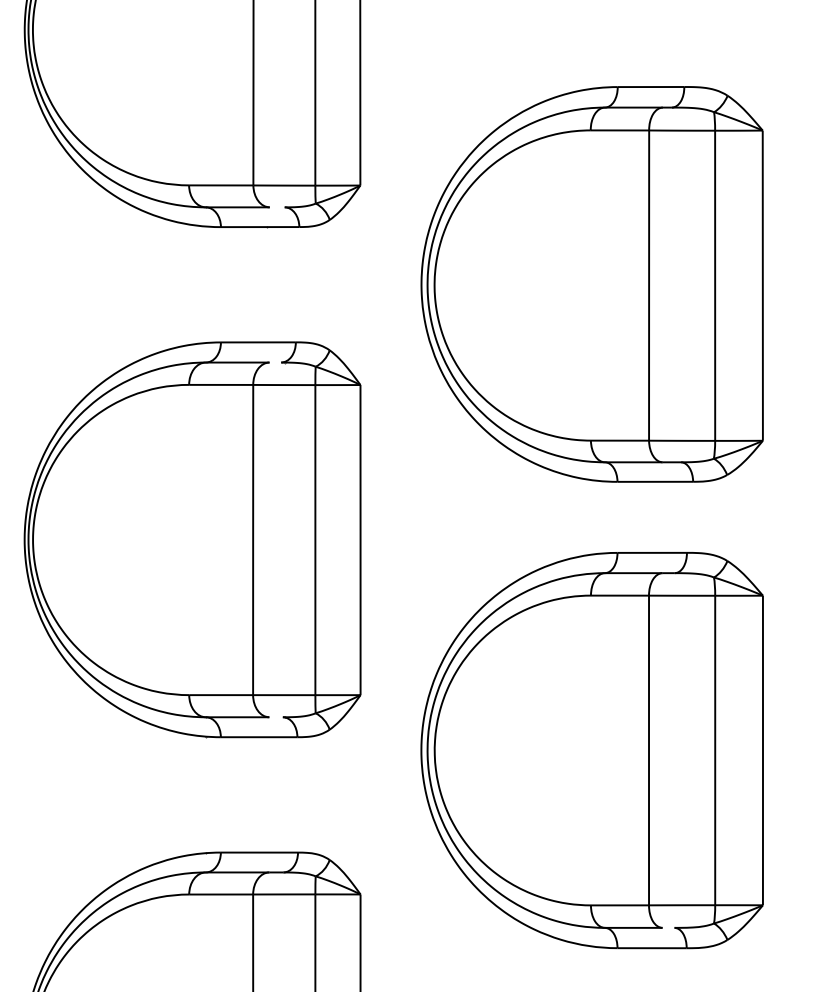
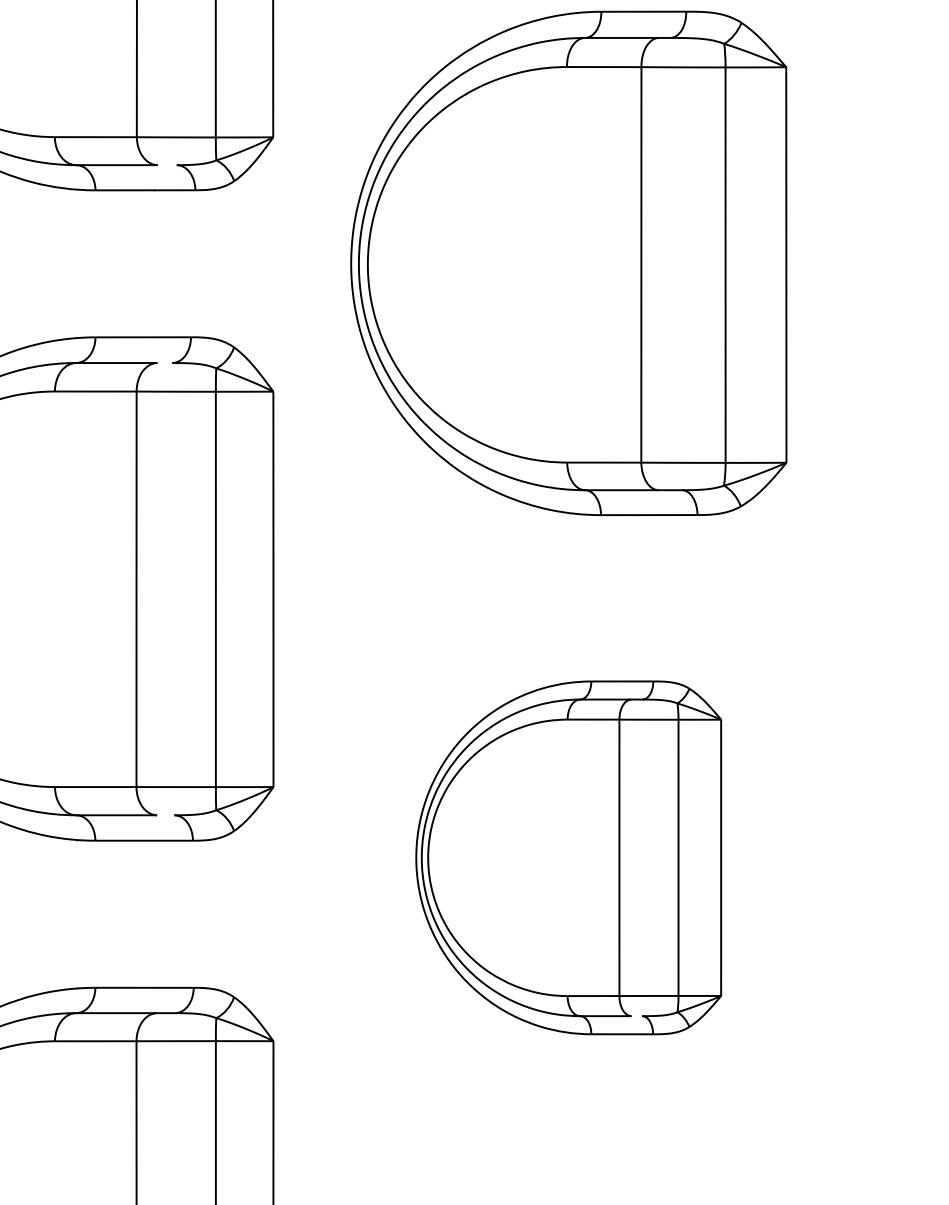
part: (591, 750) -> (567, 857), size x0.7

